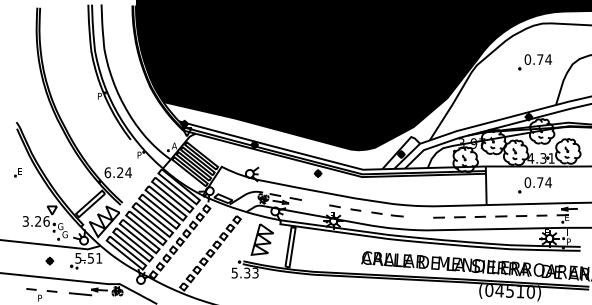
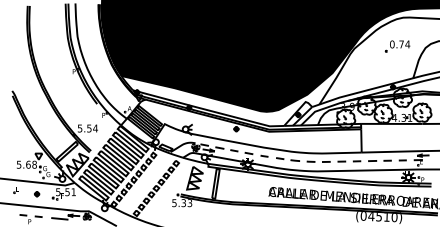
part: (17, 172) -> (15, 190), moved
text: (113, 172) -> (84, 128), 6.24 -> 5.54
part: (534, 185) -> (397, 138), removed
line: (314, 202) -> (233, 150), added
line: (418, 217) -> (311, 161), added
text: (36, 221) -> (27, 164), 3.26 -> 5.68

